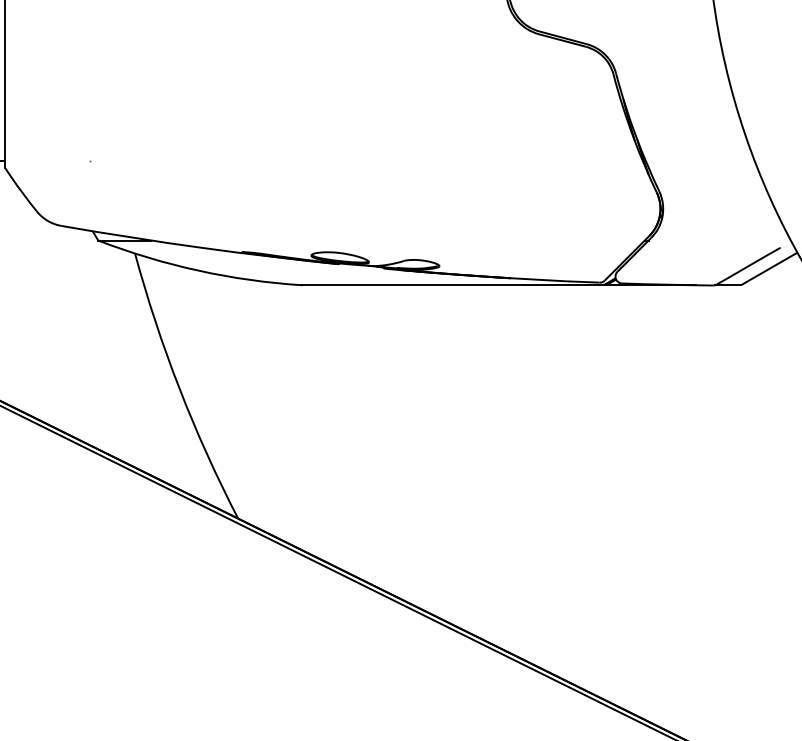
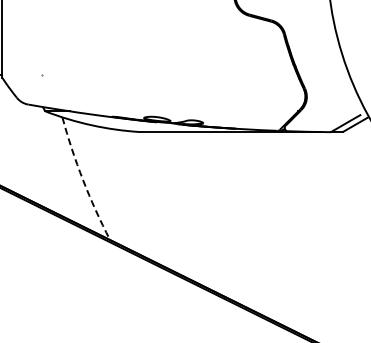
arc: (180, 387) -> (83, 179), solid -> dashed

